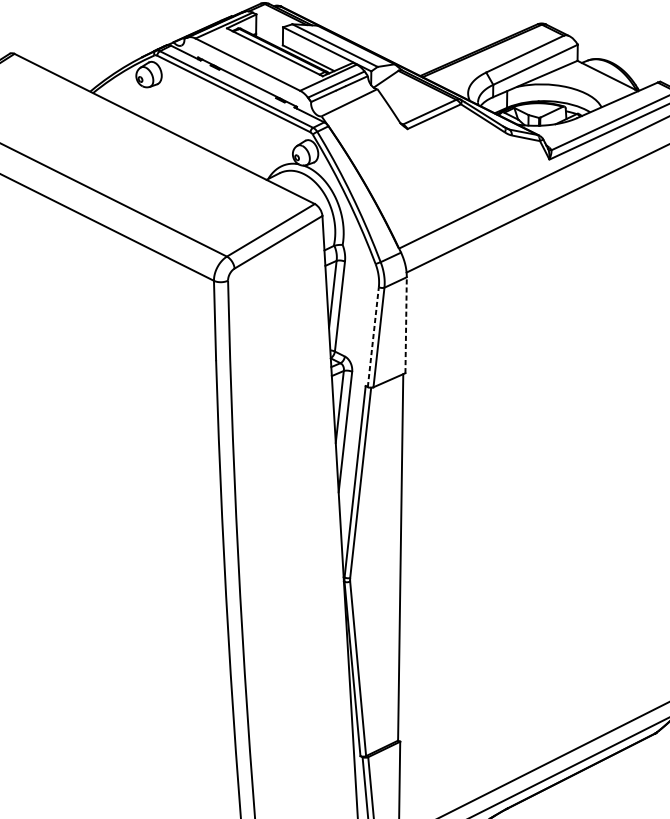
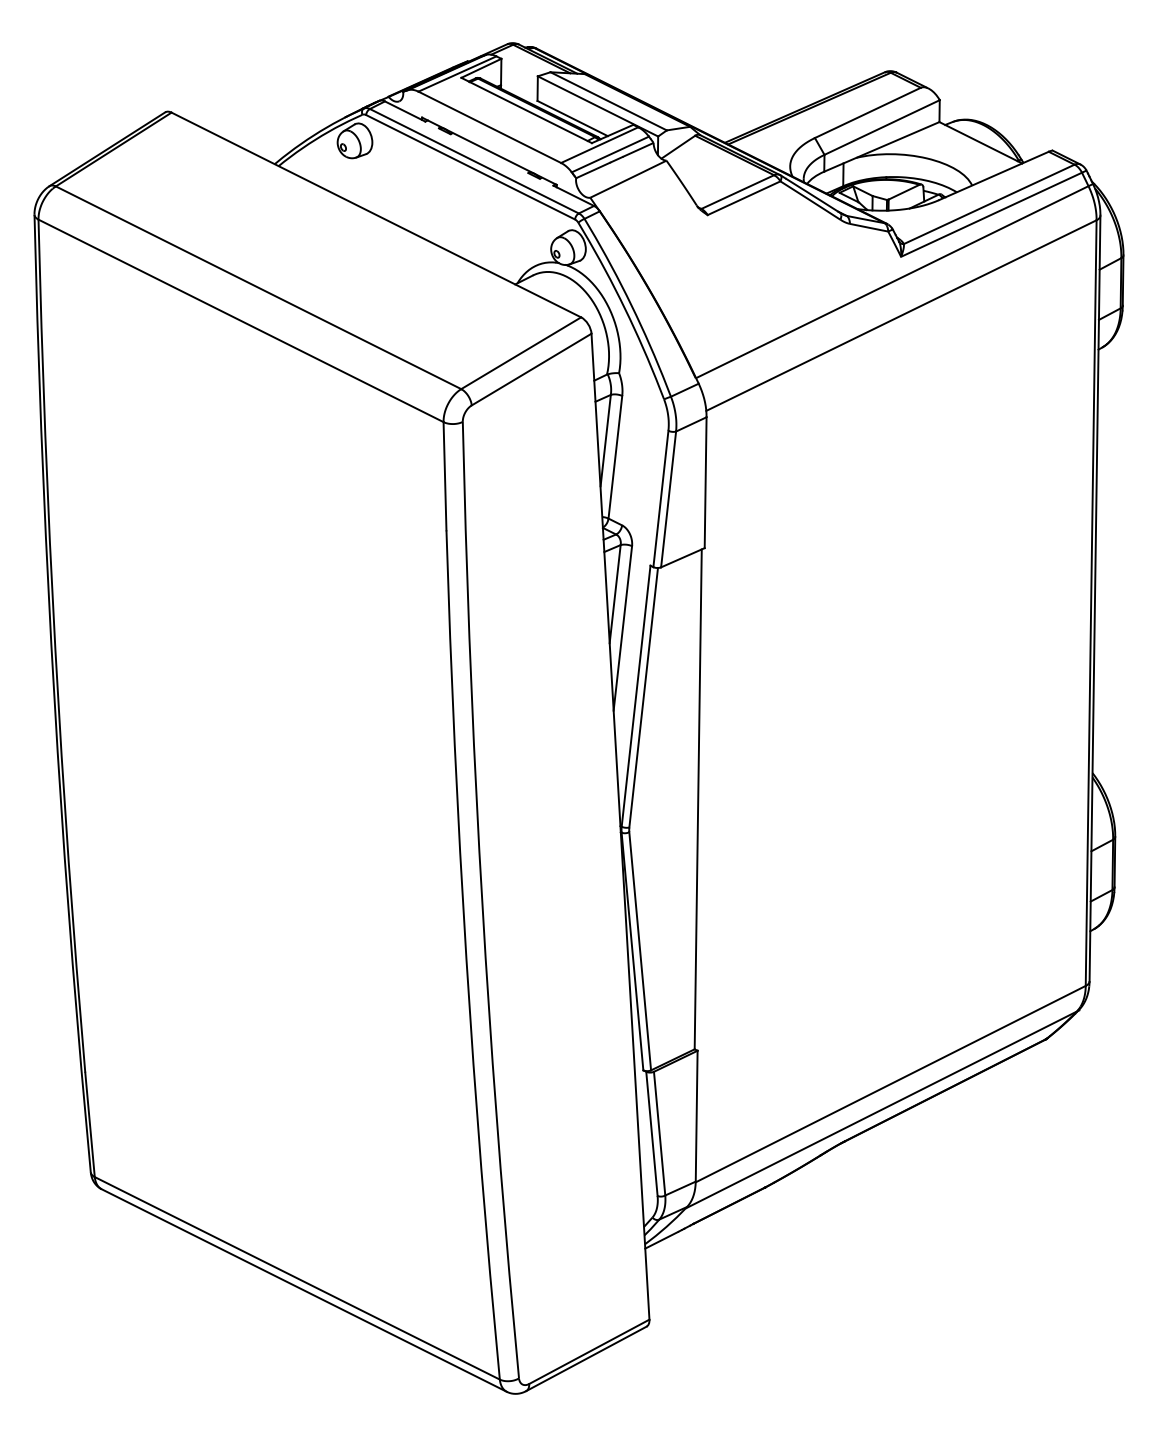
line: (406, 325) -> (705, 482), dashed -> solid
line: (373, 337) -> (660, 499), dashed -> solid

